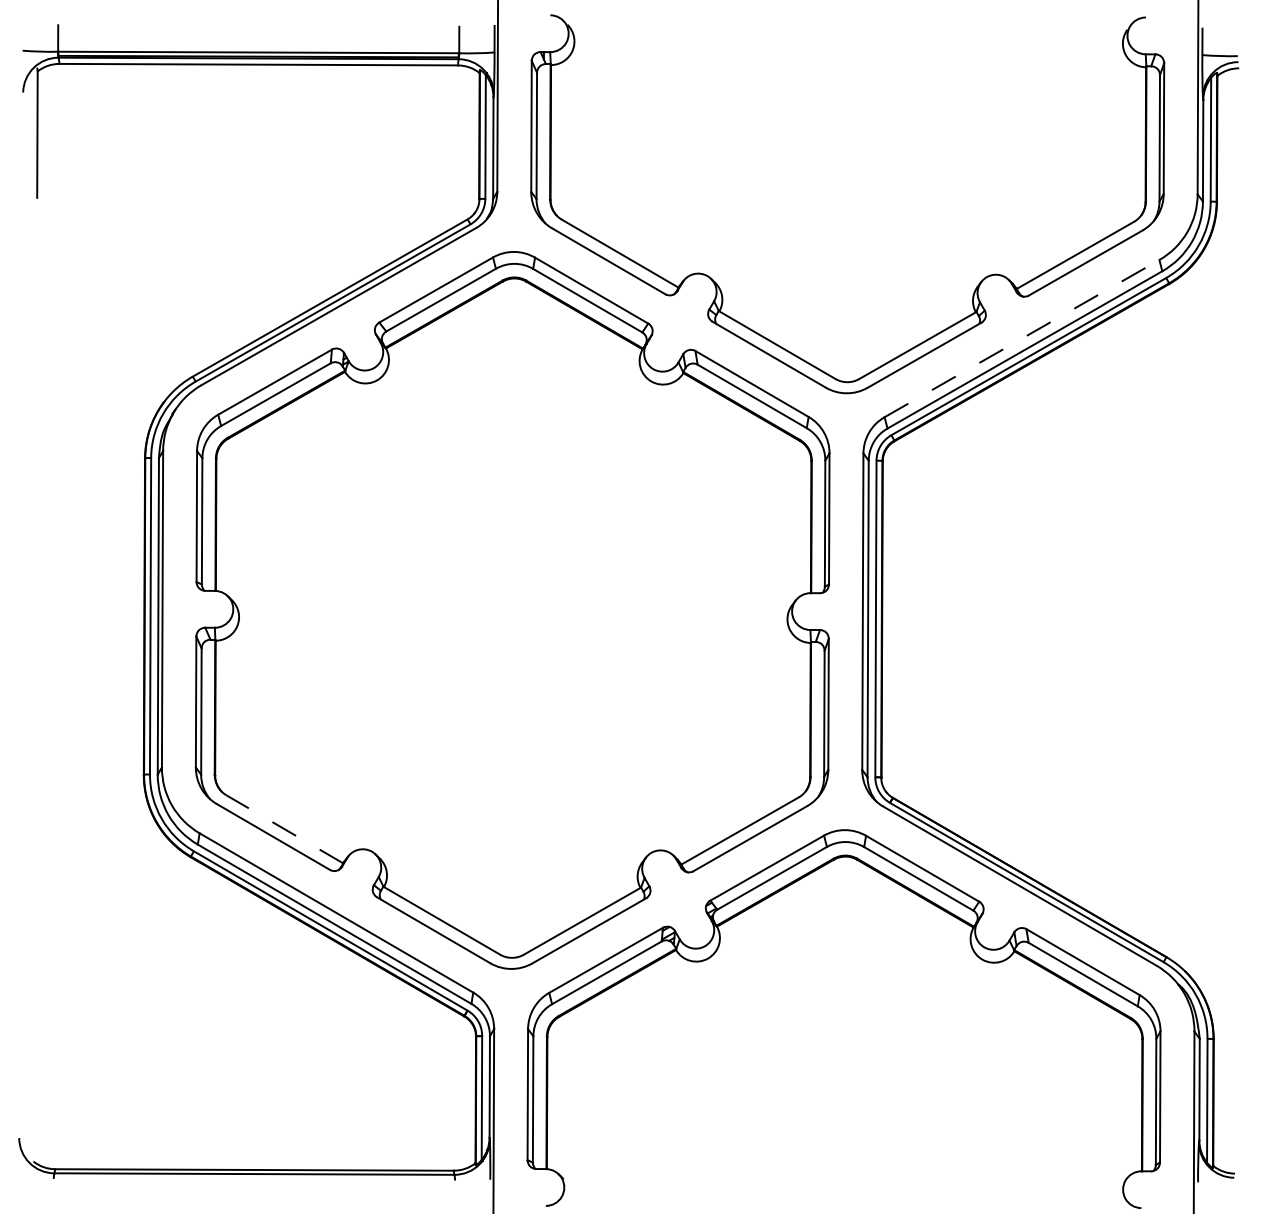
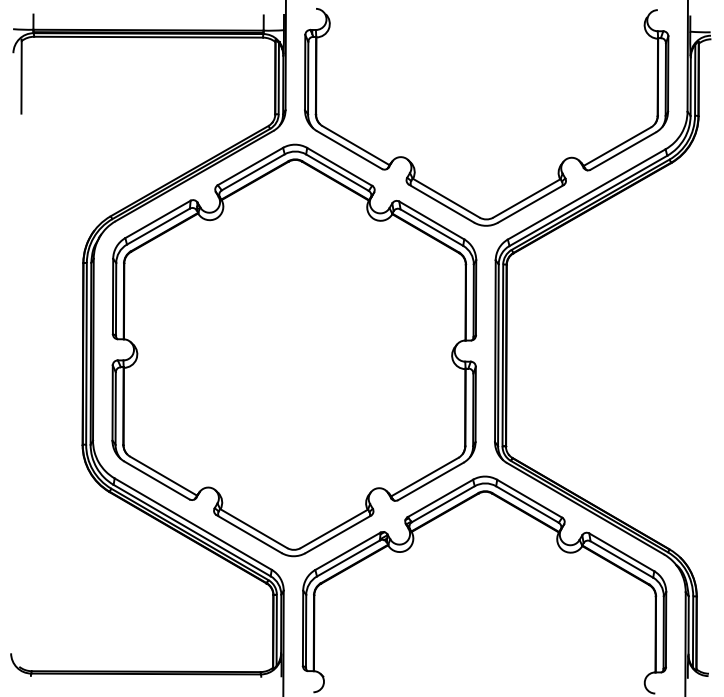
line: (1021, 338) -> (586, 194), dashed -> solid
line: (284, 829) -> (163, 476), dashed -> solid

